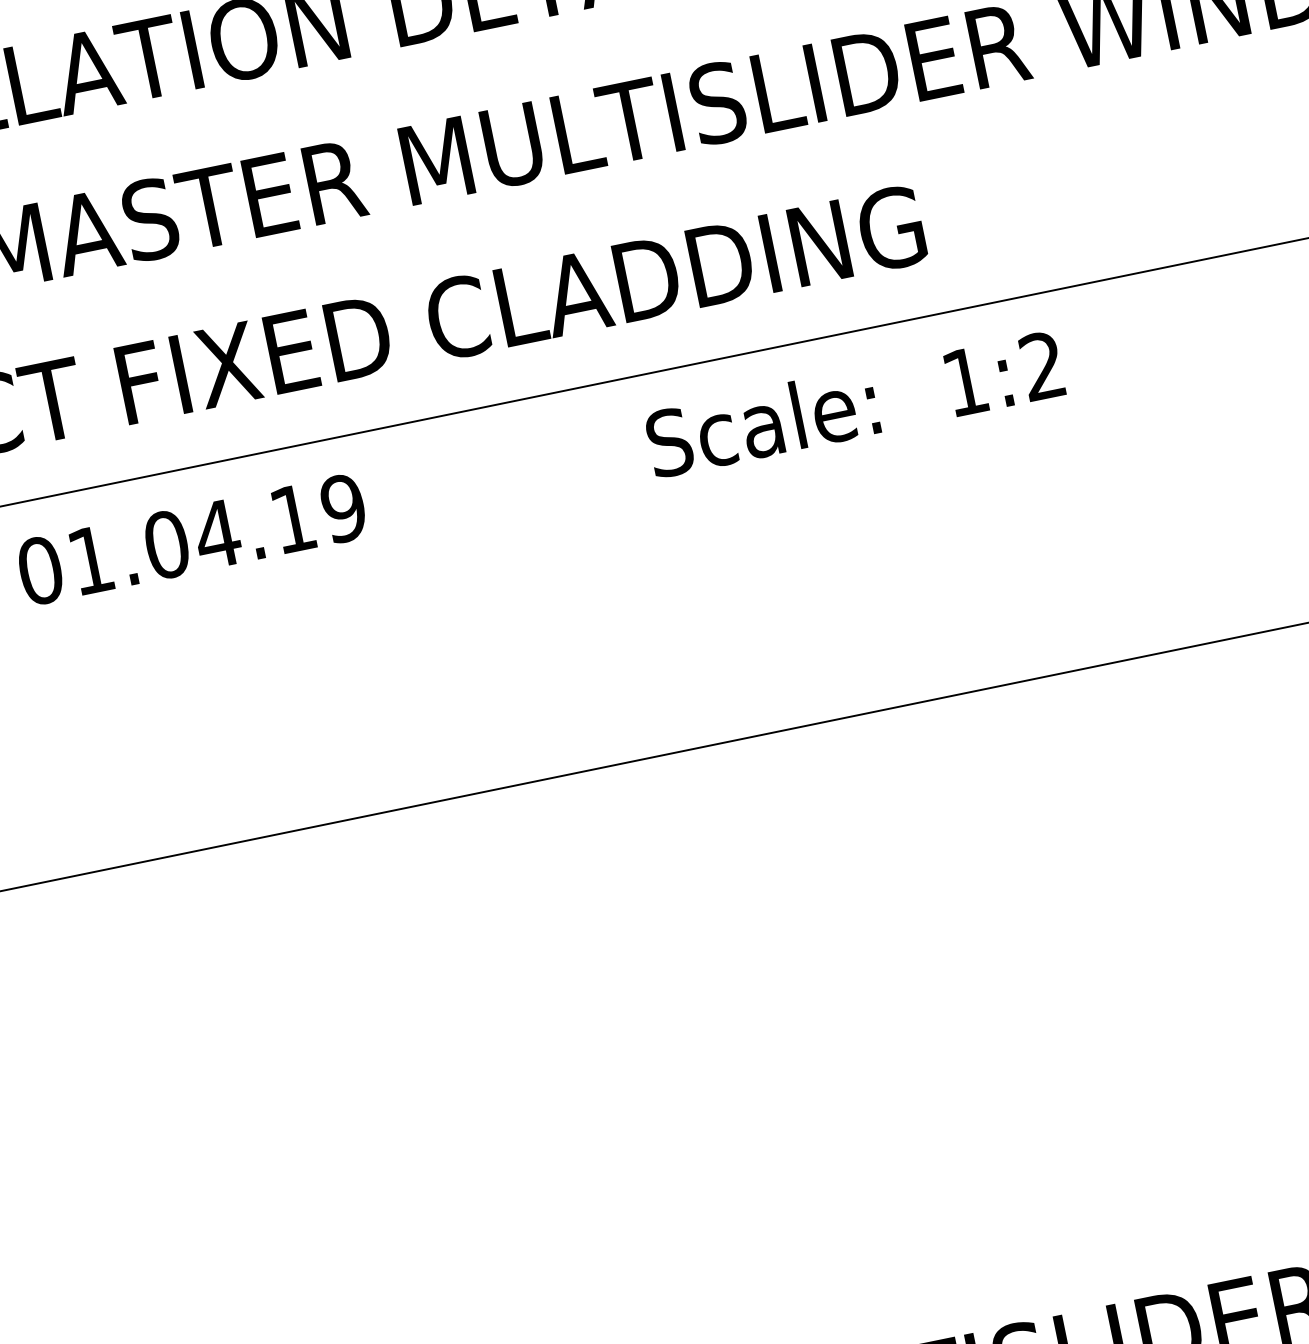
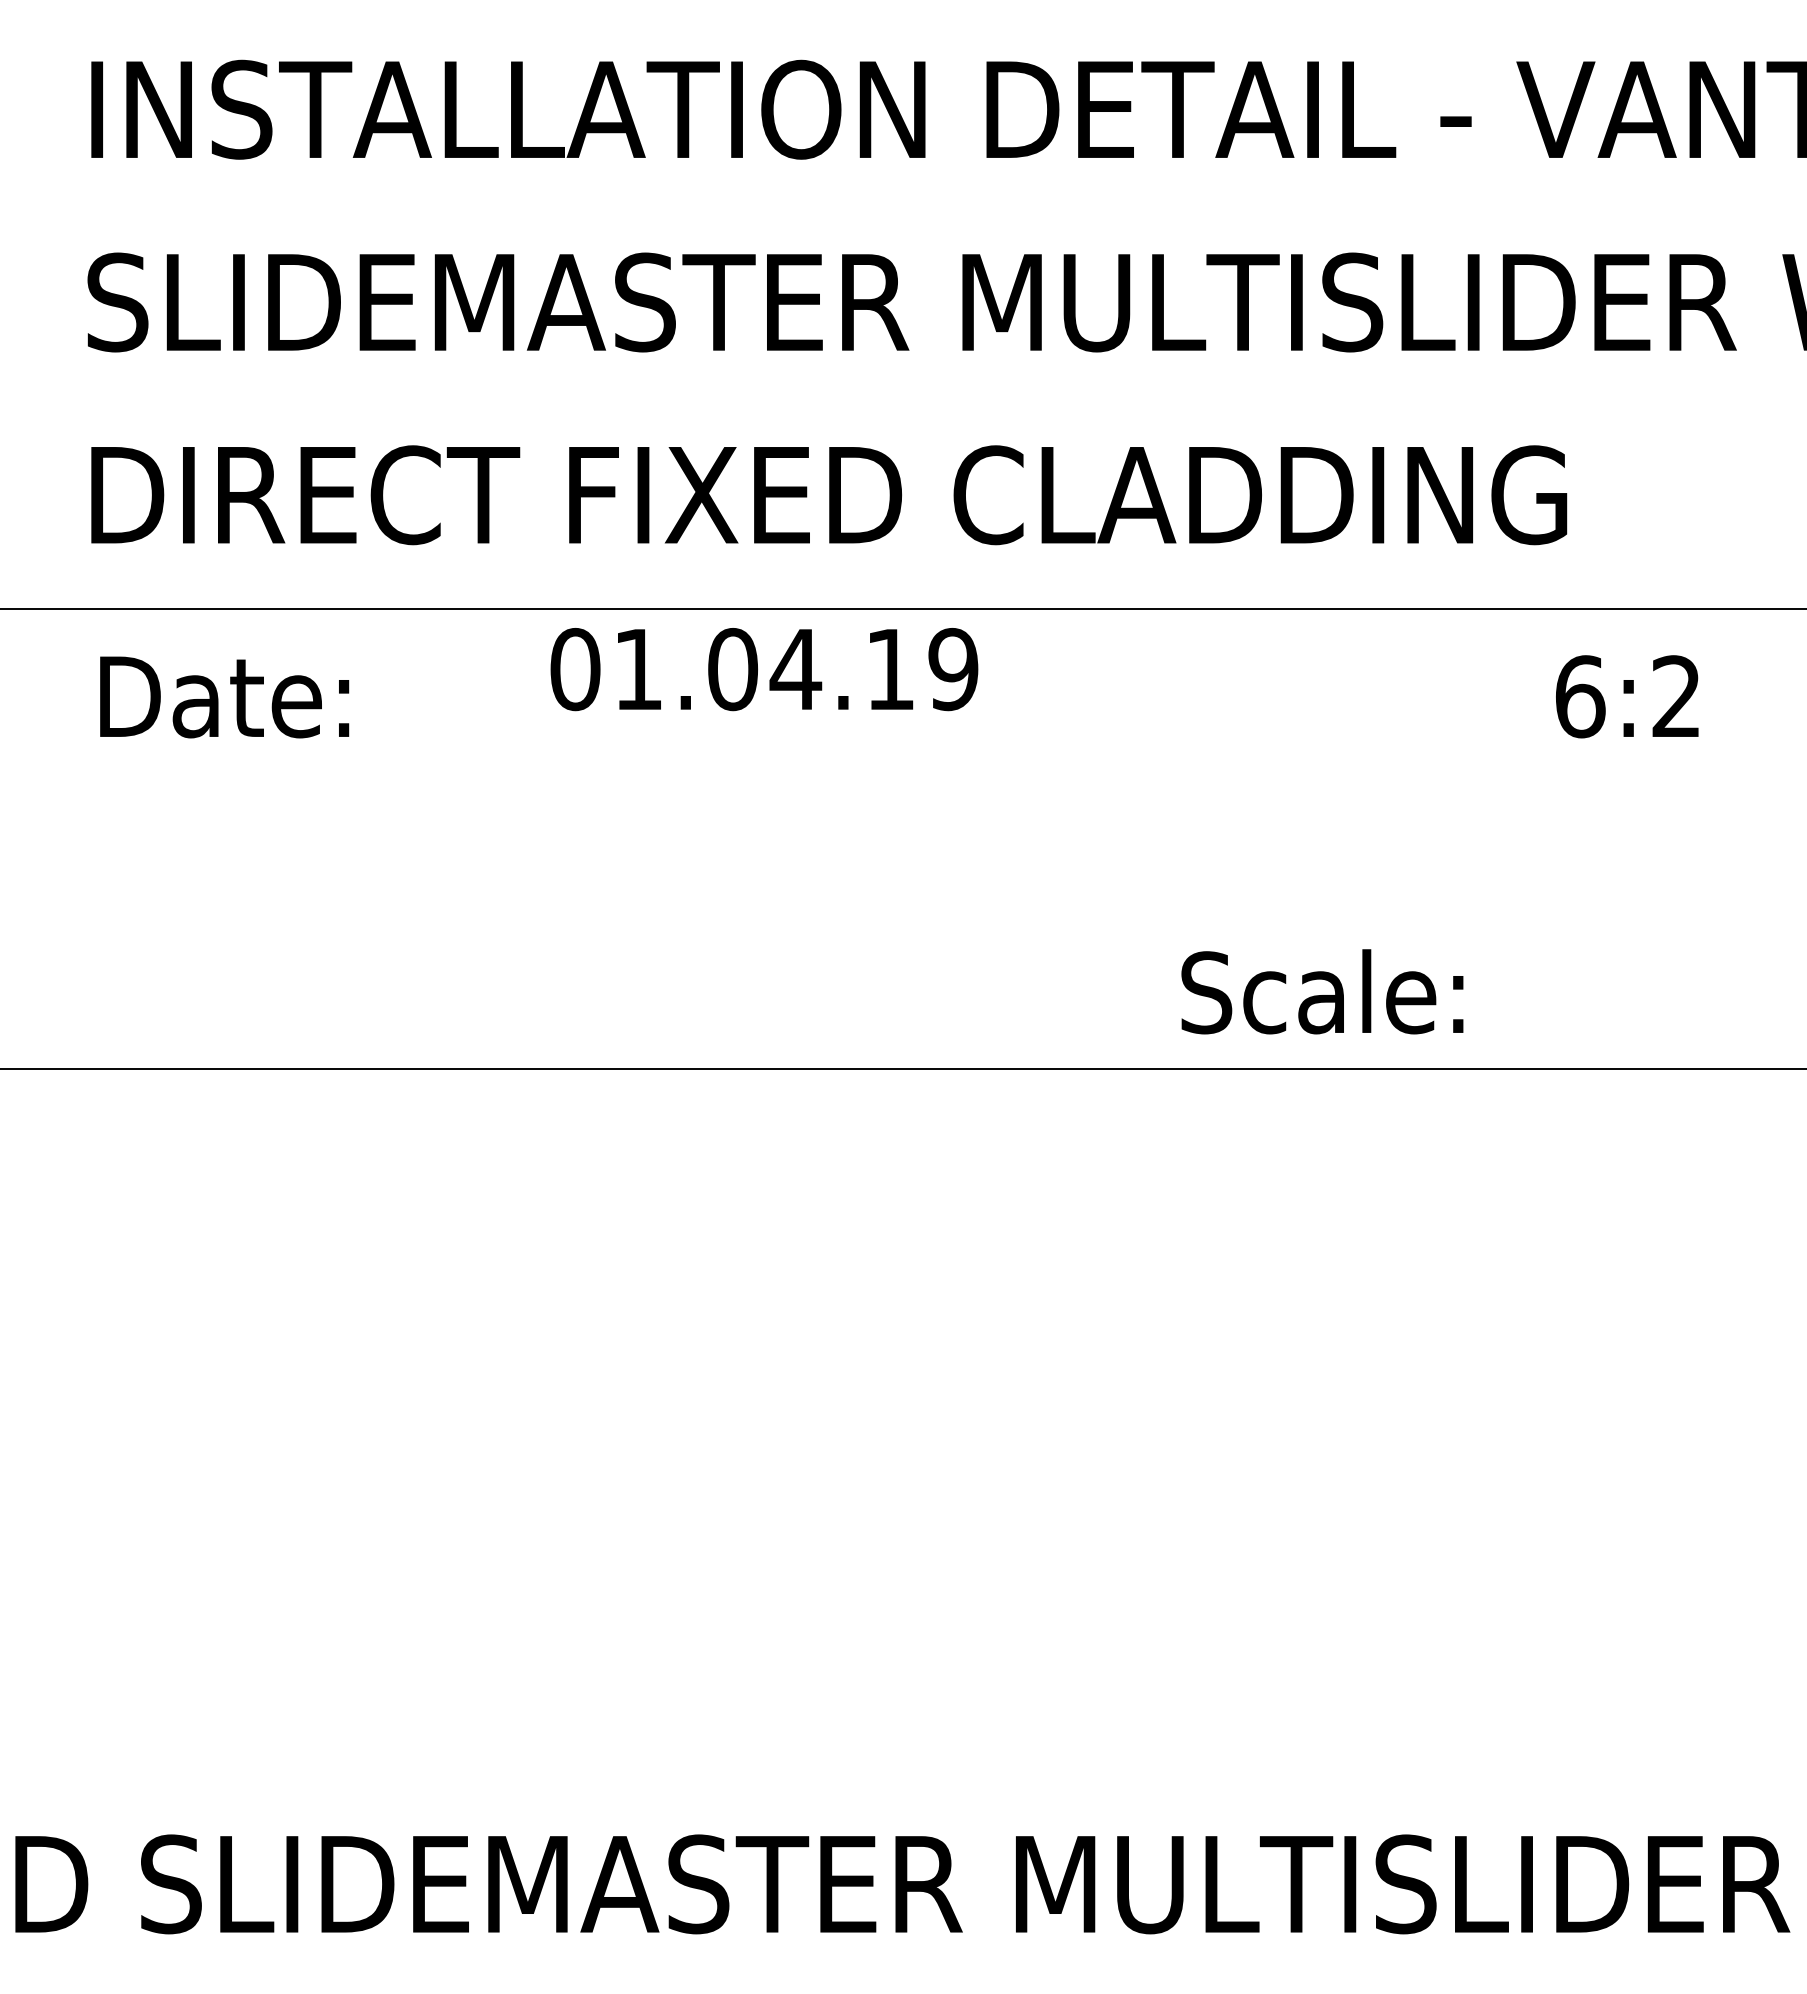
text: (965, 381) -> (1580, 696), 1:2 -> 6:2
text: (762, 422) -> (1322, 991), moved
text: (192, 539) -> (764, 669), moved

